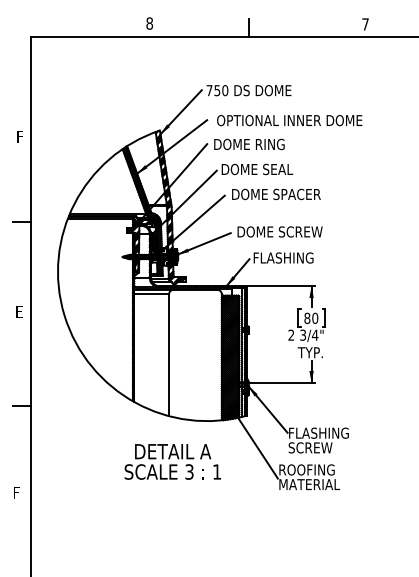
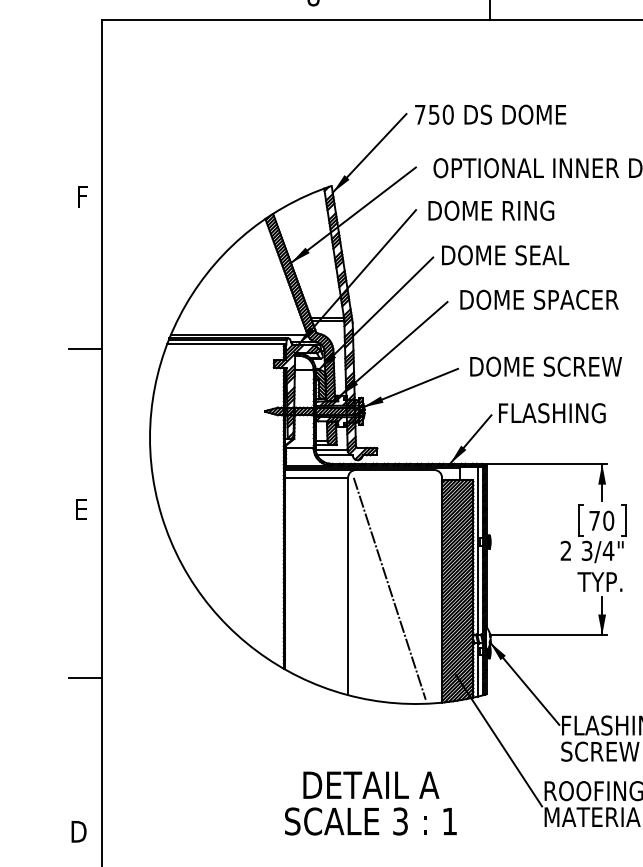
text: (307, 317) -> (594, 519), 80 -> 70
line: (192, 356) -> (389, 588), added
text: (172, 461) -> (370, 802), moved
text: (18, 492) -> (79, 831), F -> D

